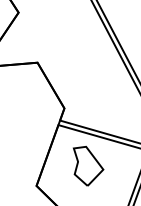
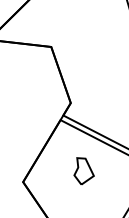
part: (88, 165) -> (84, 171), size x0.6

